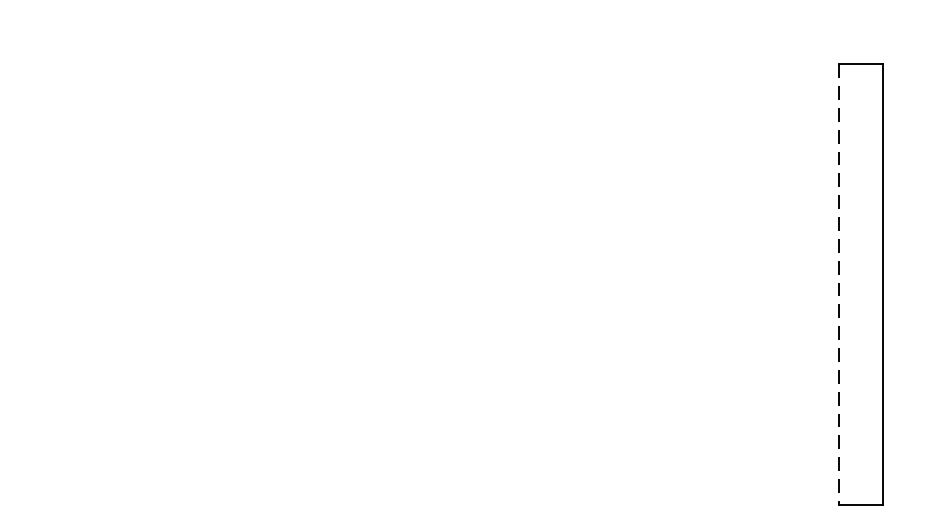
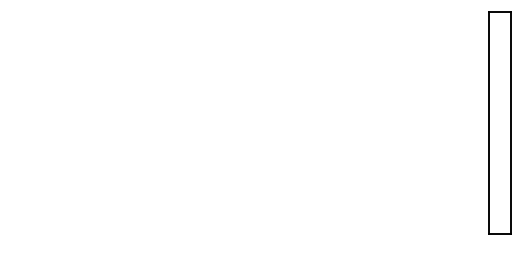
line: (838, 285) -> (488, 123), dashed -> solid

